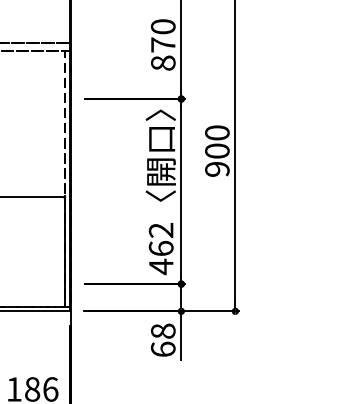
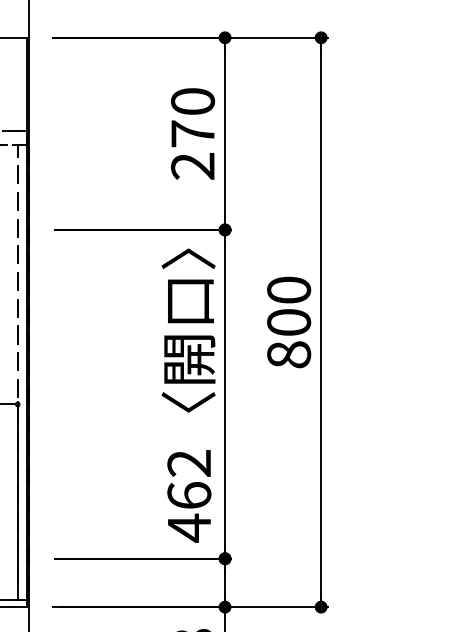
text: (163, 62) -> (193, 164), 870 -> 270
text: (217, 168) -> (289, 353), 900 -> 800

